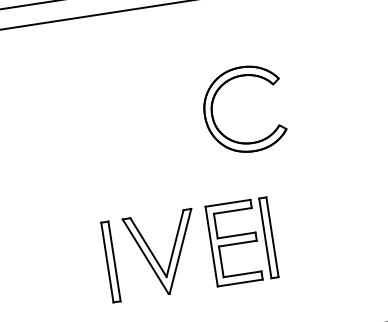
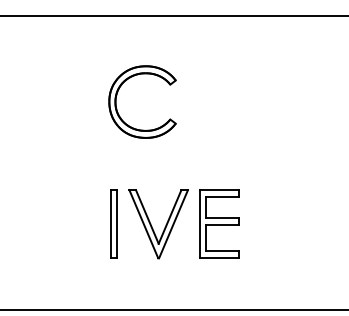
part: (213, 102) -> (118, 92), moved
part: (268, 237) -> (248, 223), removed

